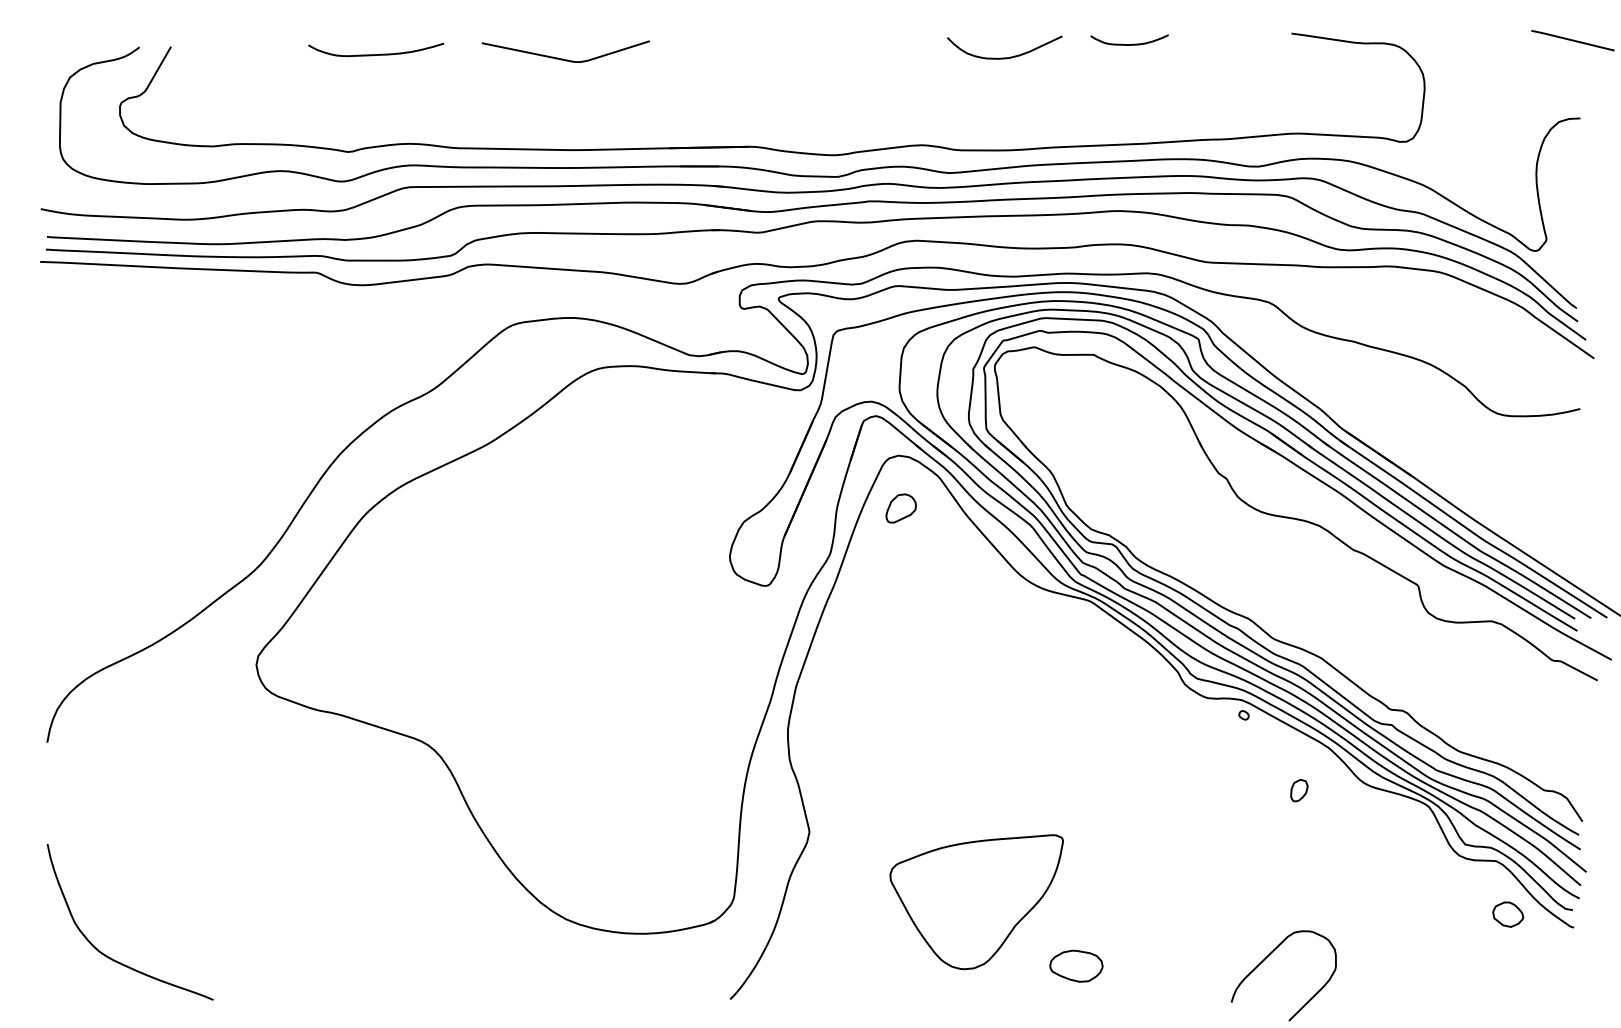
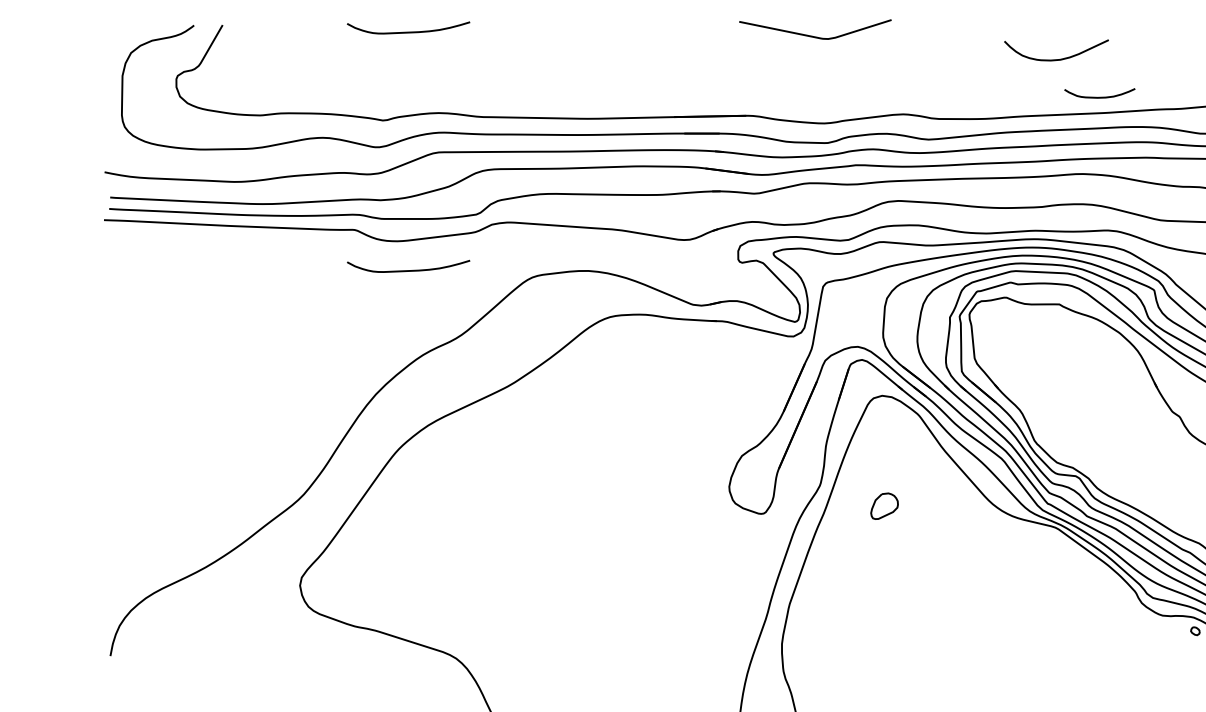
curve: (1129, 44) -> (1099, 97), moved
curve: (1004, 57) -> (1056, 59), moved
curve: (563, 58) -> (813, 35), moved
curve: (376, 317) -> (408, 270), added
part: (900, 508) -> (883, 506), moved

